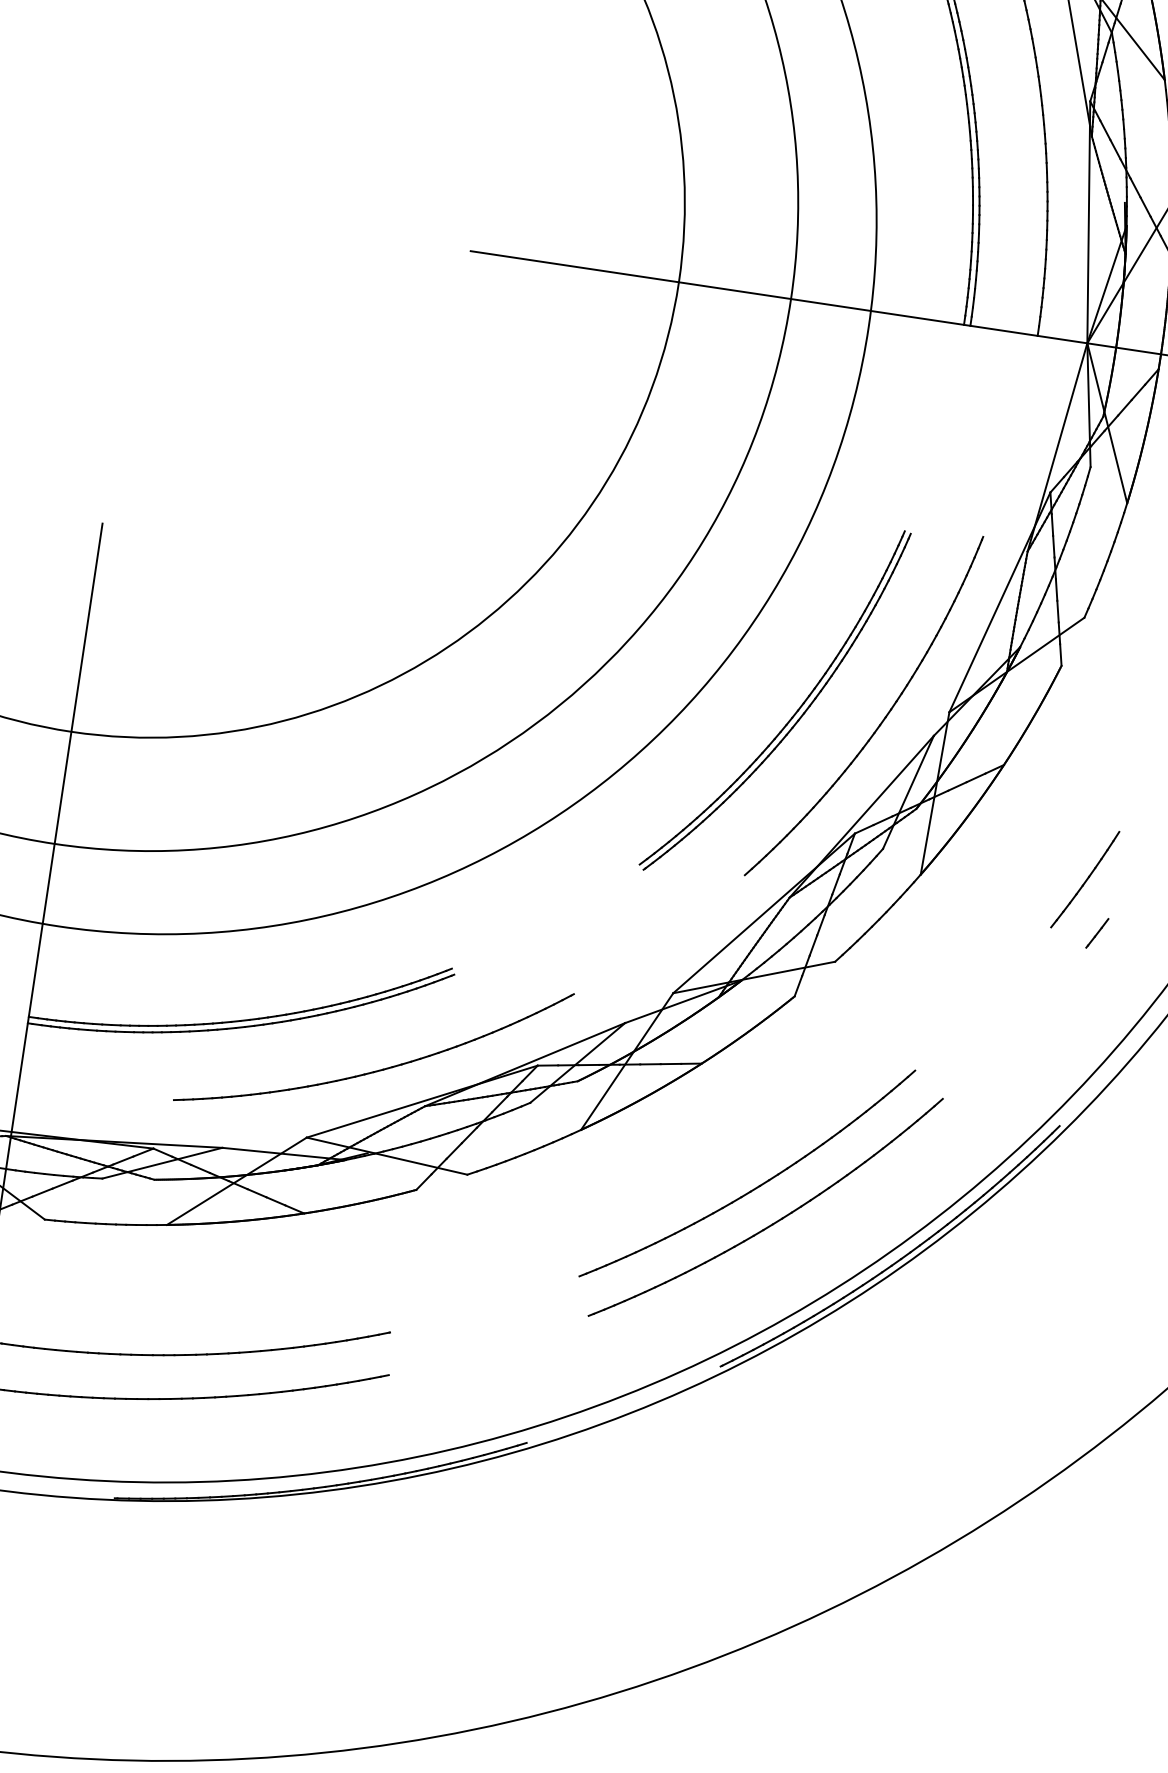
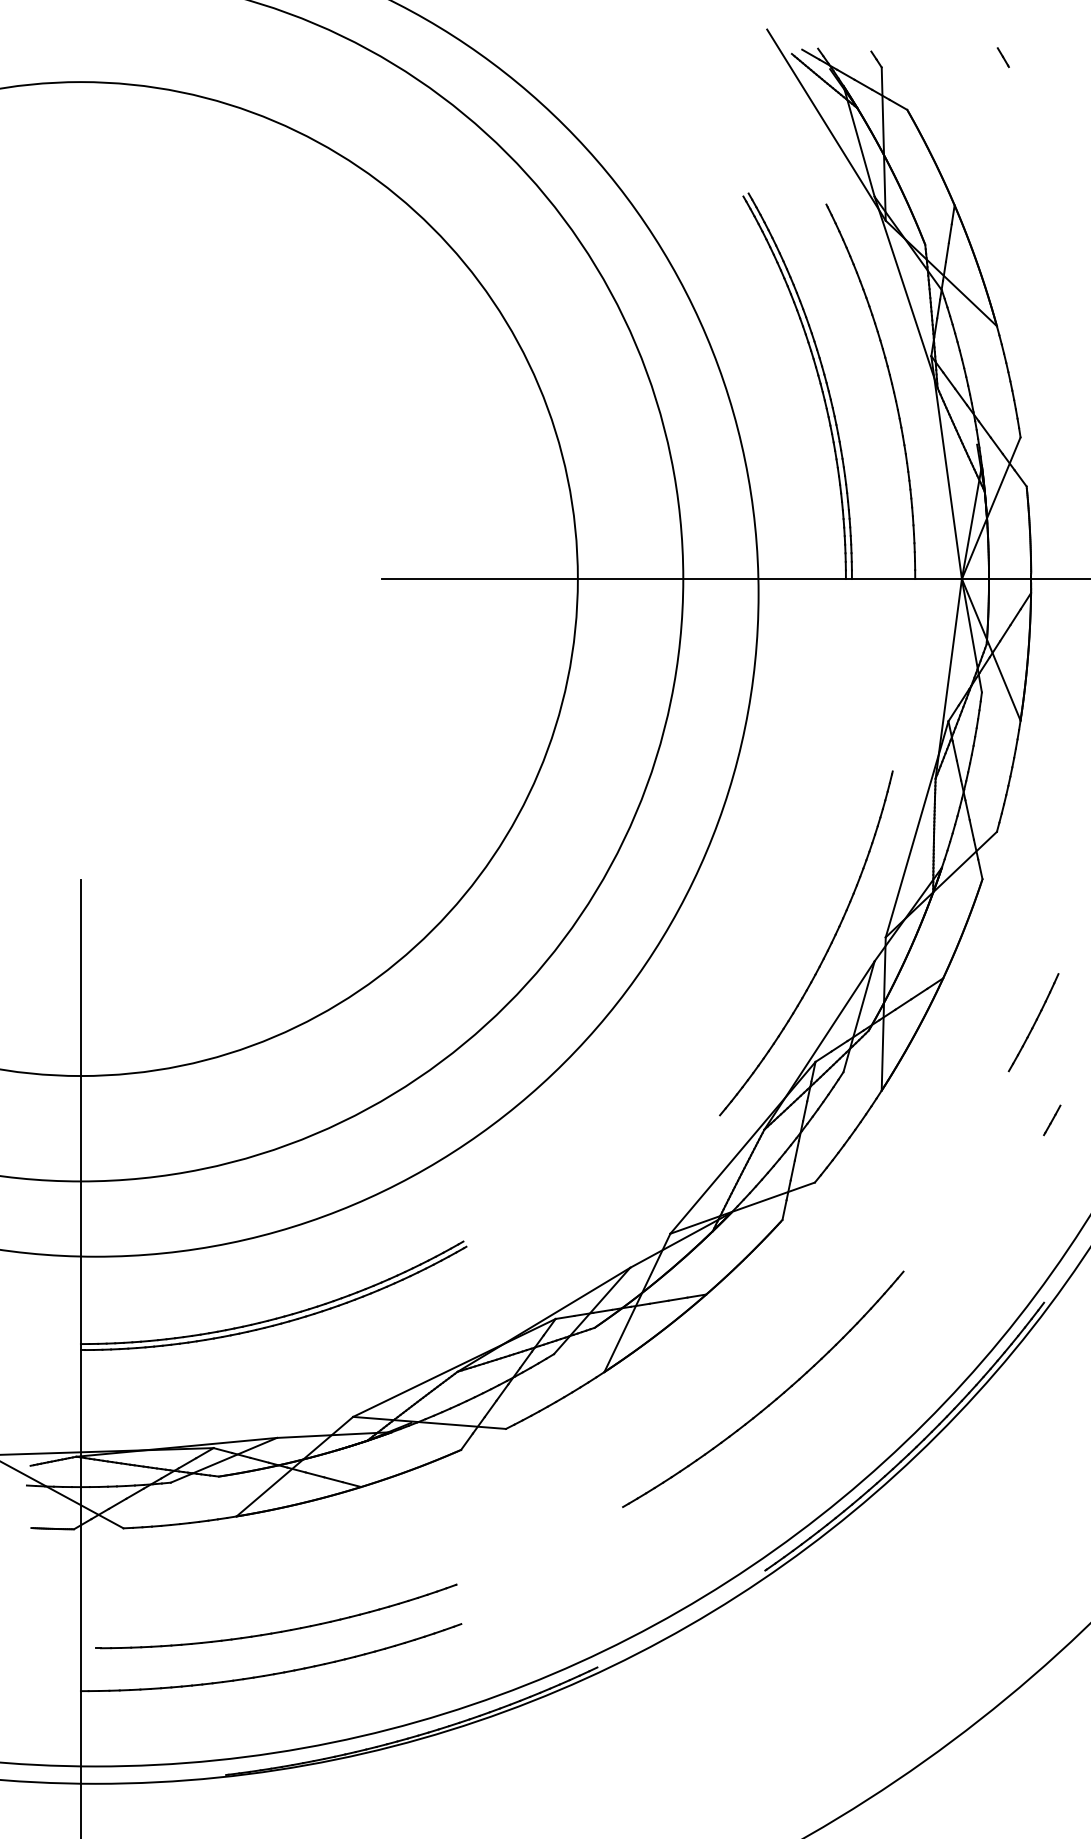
part: (791, 716) -> (741, 962), removed
part: (1085, 879) -> (1033, 1022), moved
part: (378, 1069) -> (409, 1344), removed
part: (775, 1221) -> (795, 1429), removed

